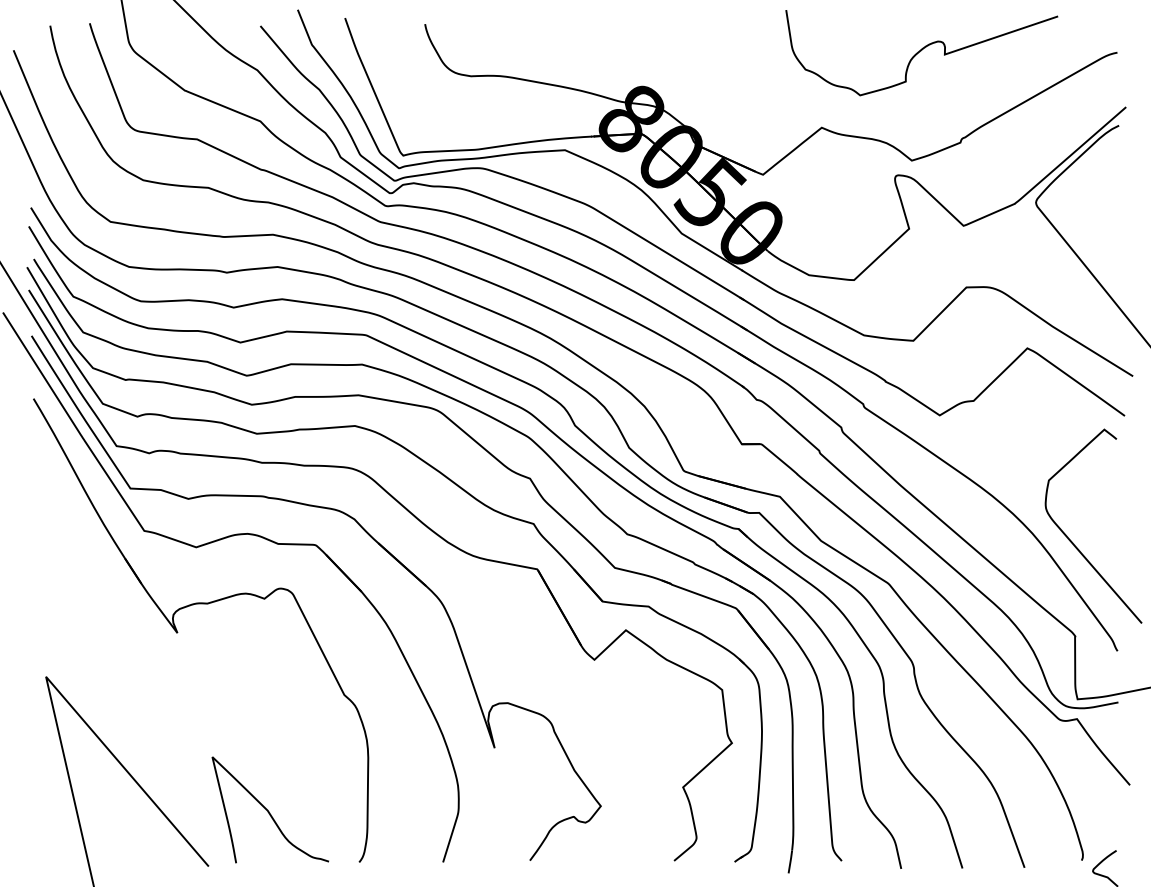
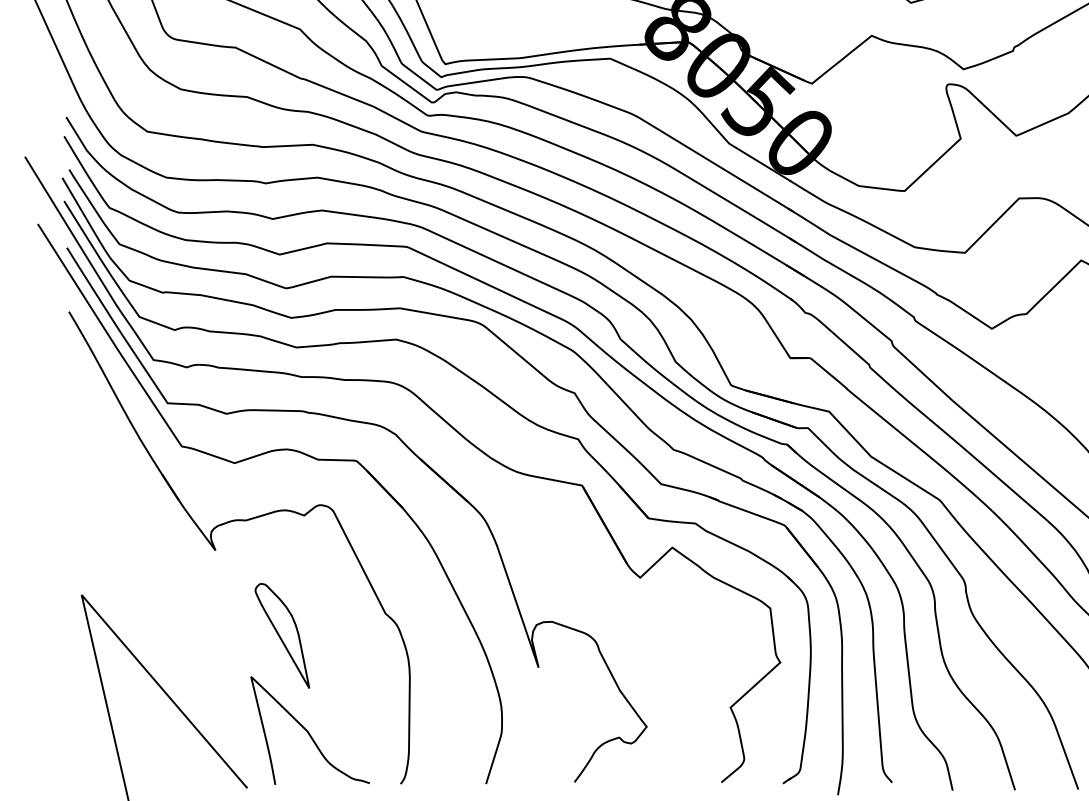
part: (242, 716) -> (281, 635), added

